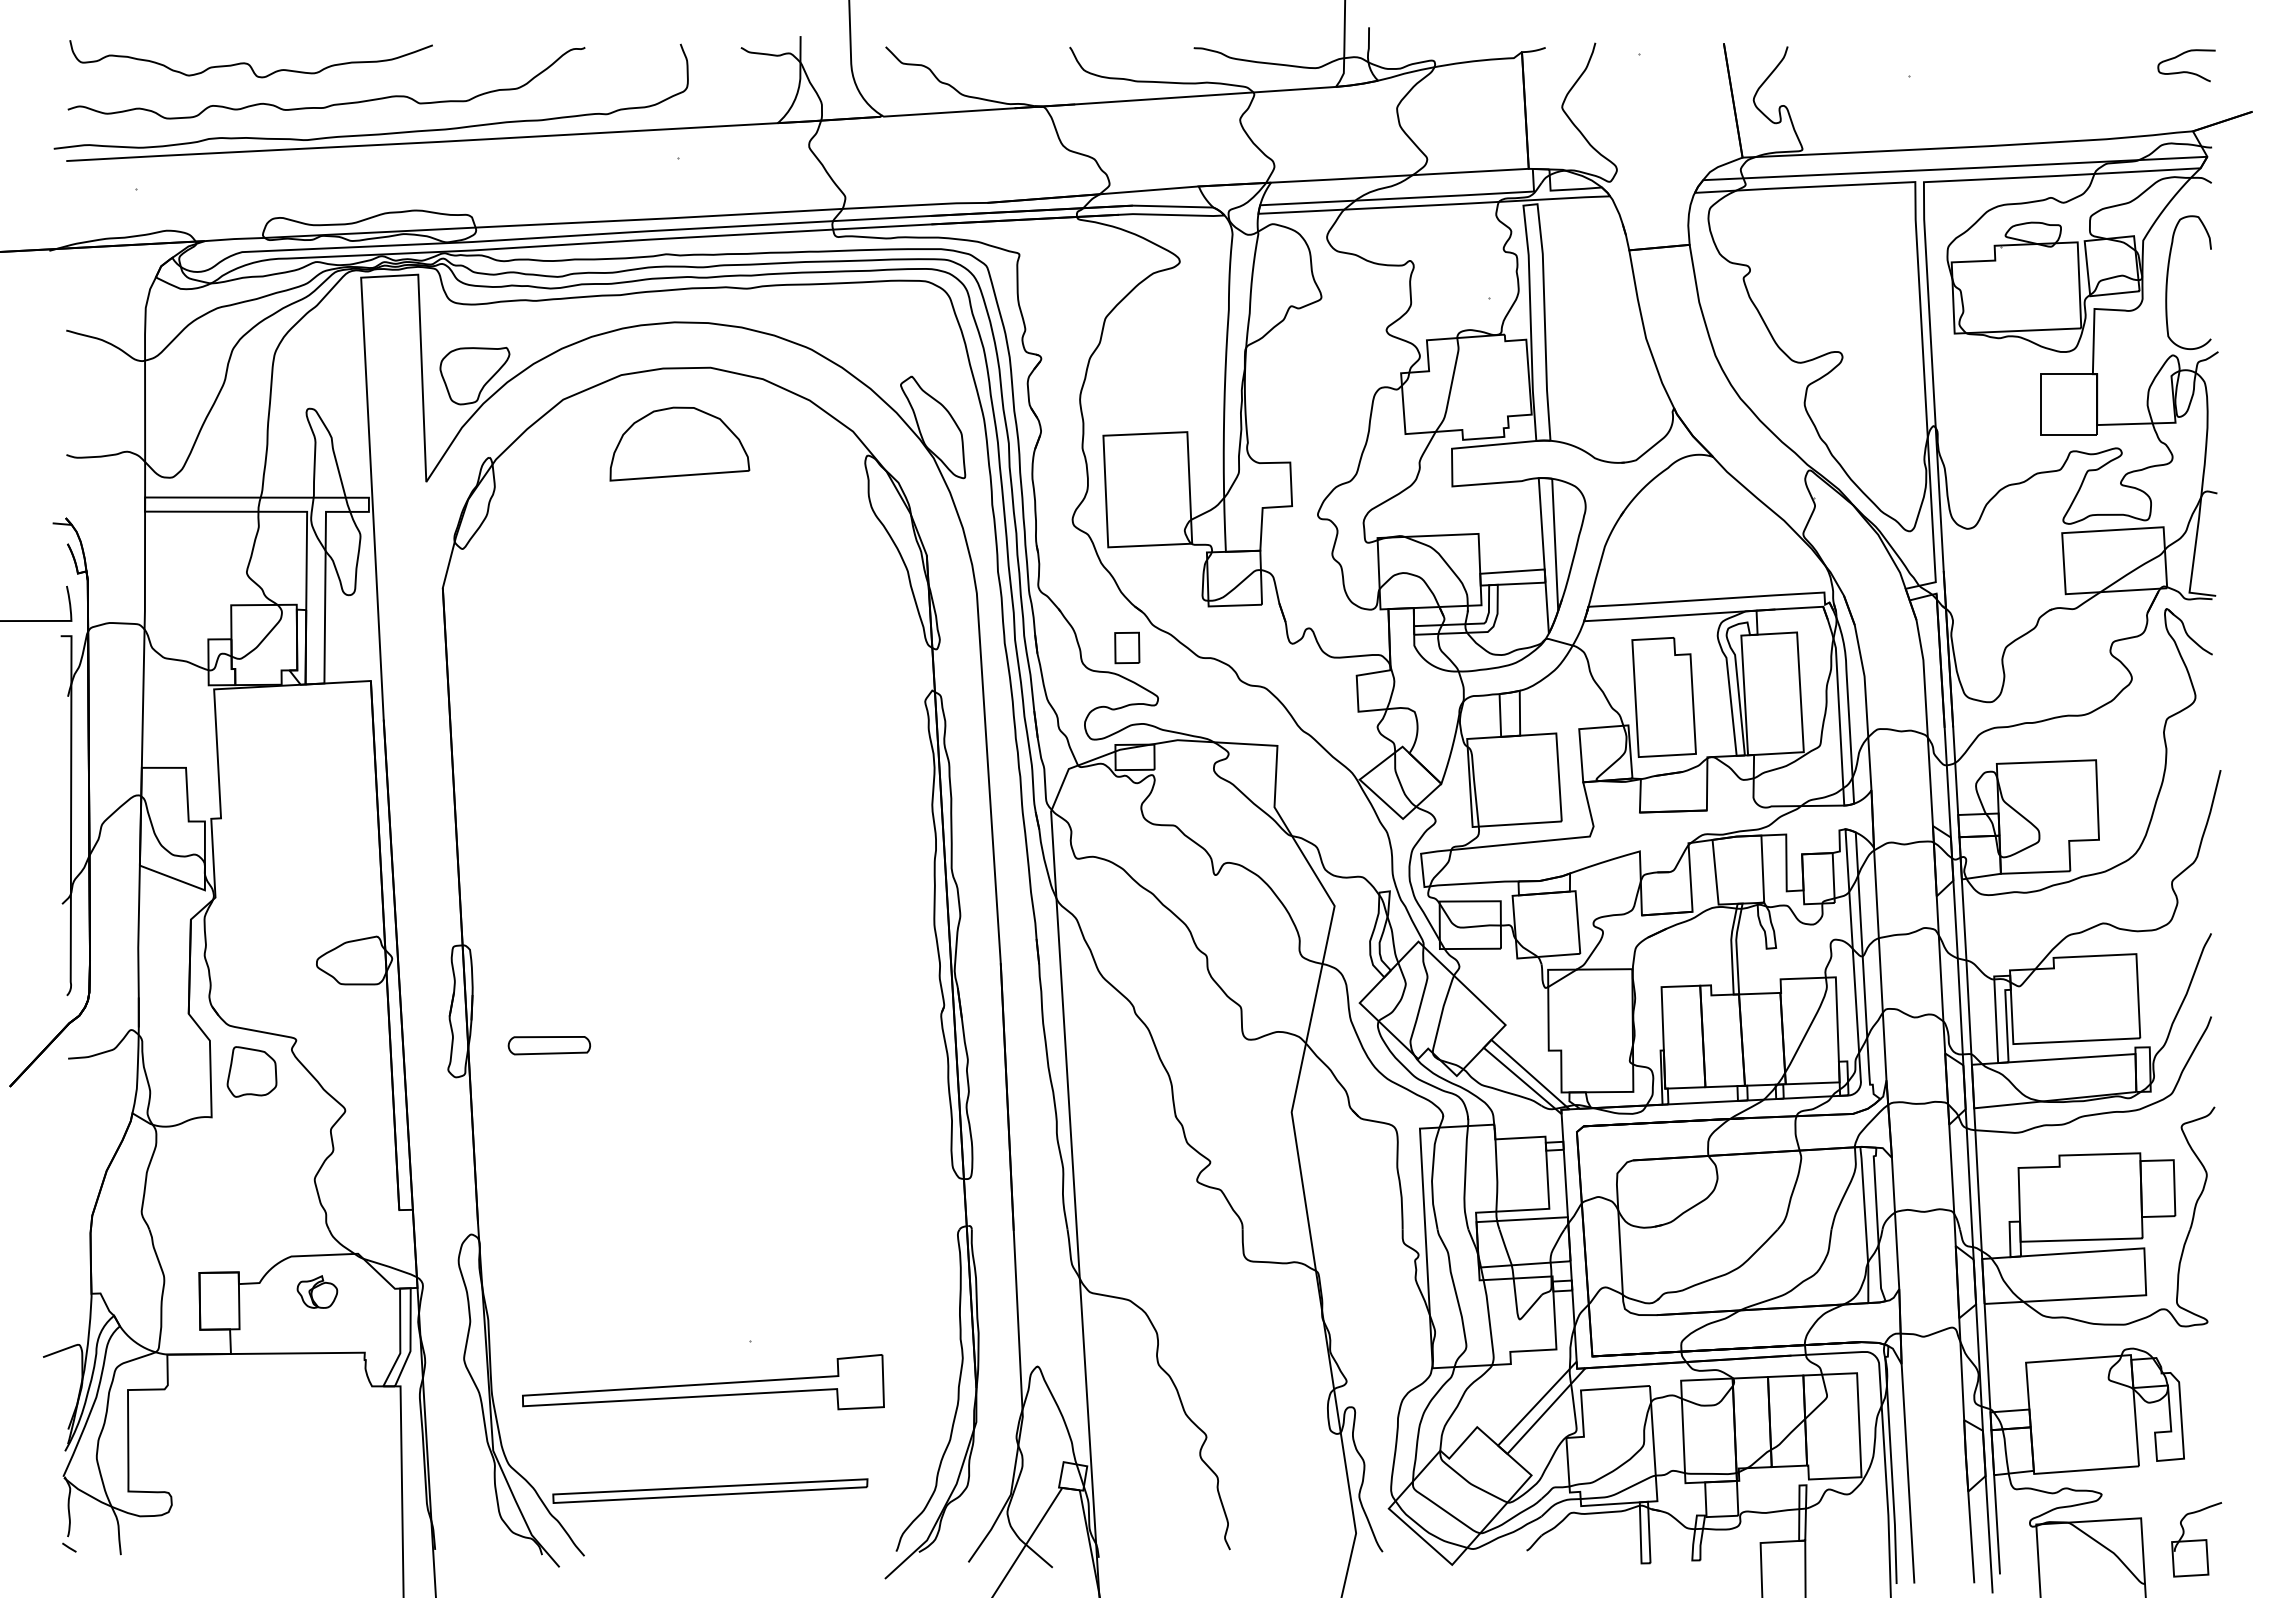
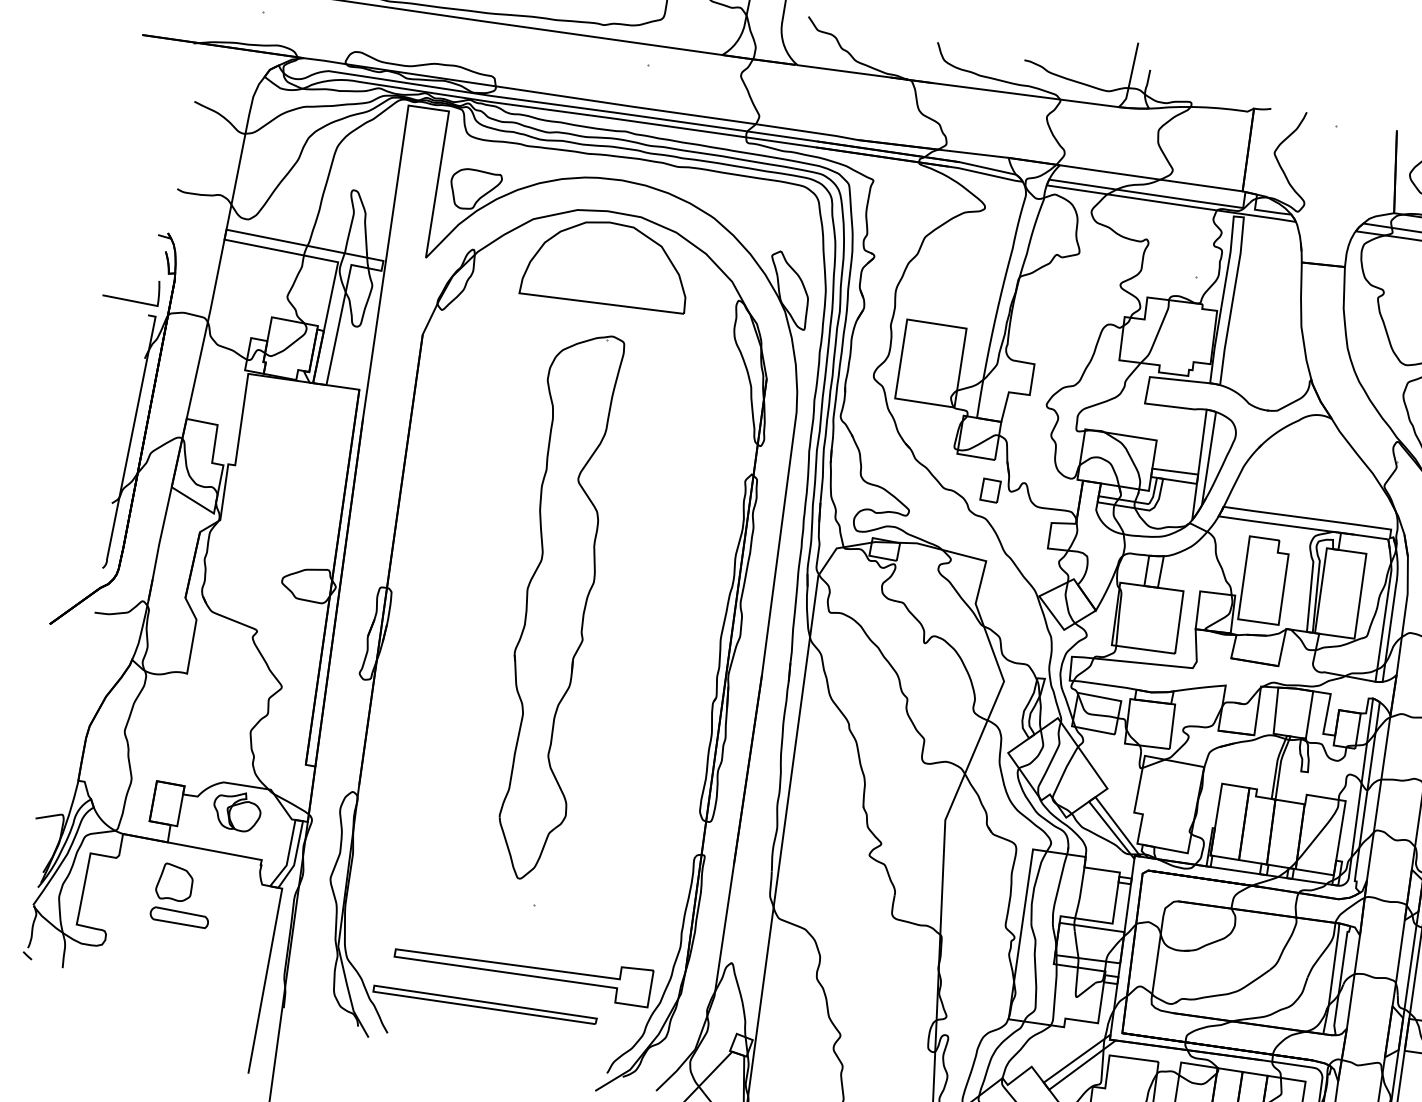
part: (679, 443) -> (608, 266), size x1.67
part: (1127, 647) -> (990, 490), moved
part: (697, 923) -> (554, 605), added
part: (549, 1045) -> (179, 917), moved
part: (251, 1071) -> (174, 882), moved
part: (317, 1291) -> (237, 810), size x1.67
part: (703, 1382) -> (524, 965), moved

